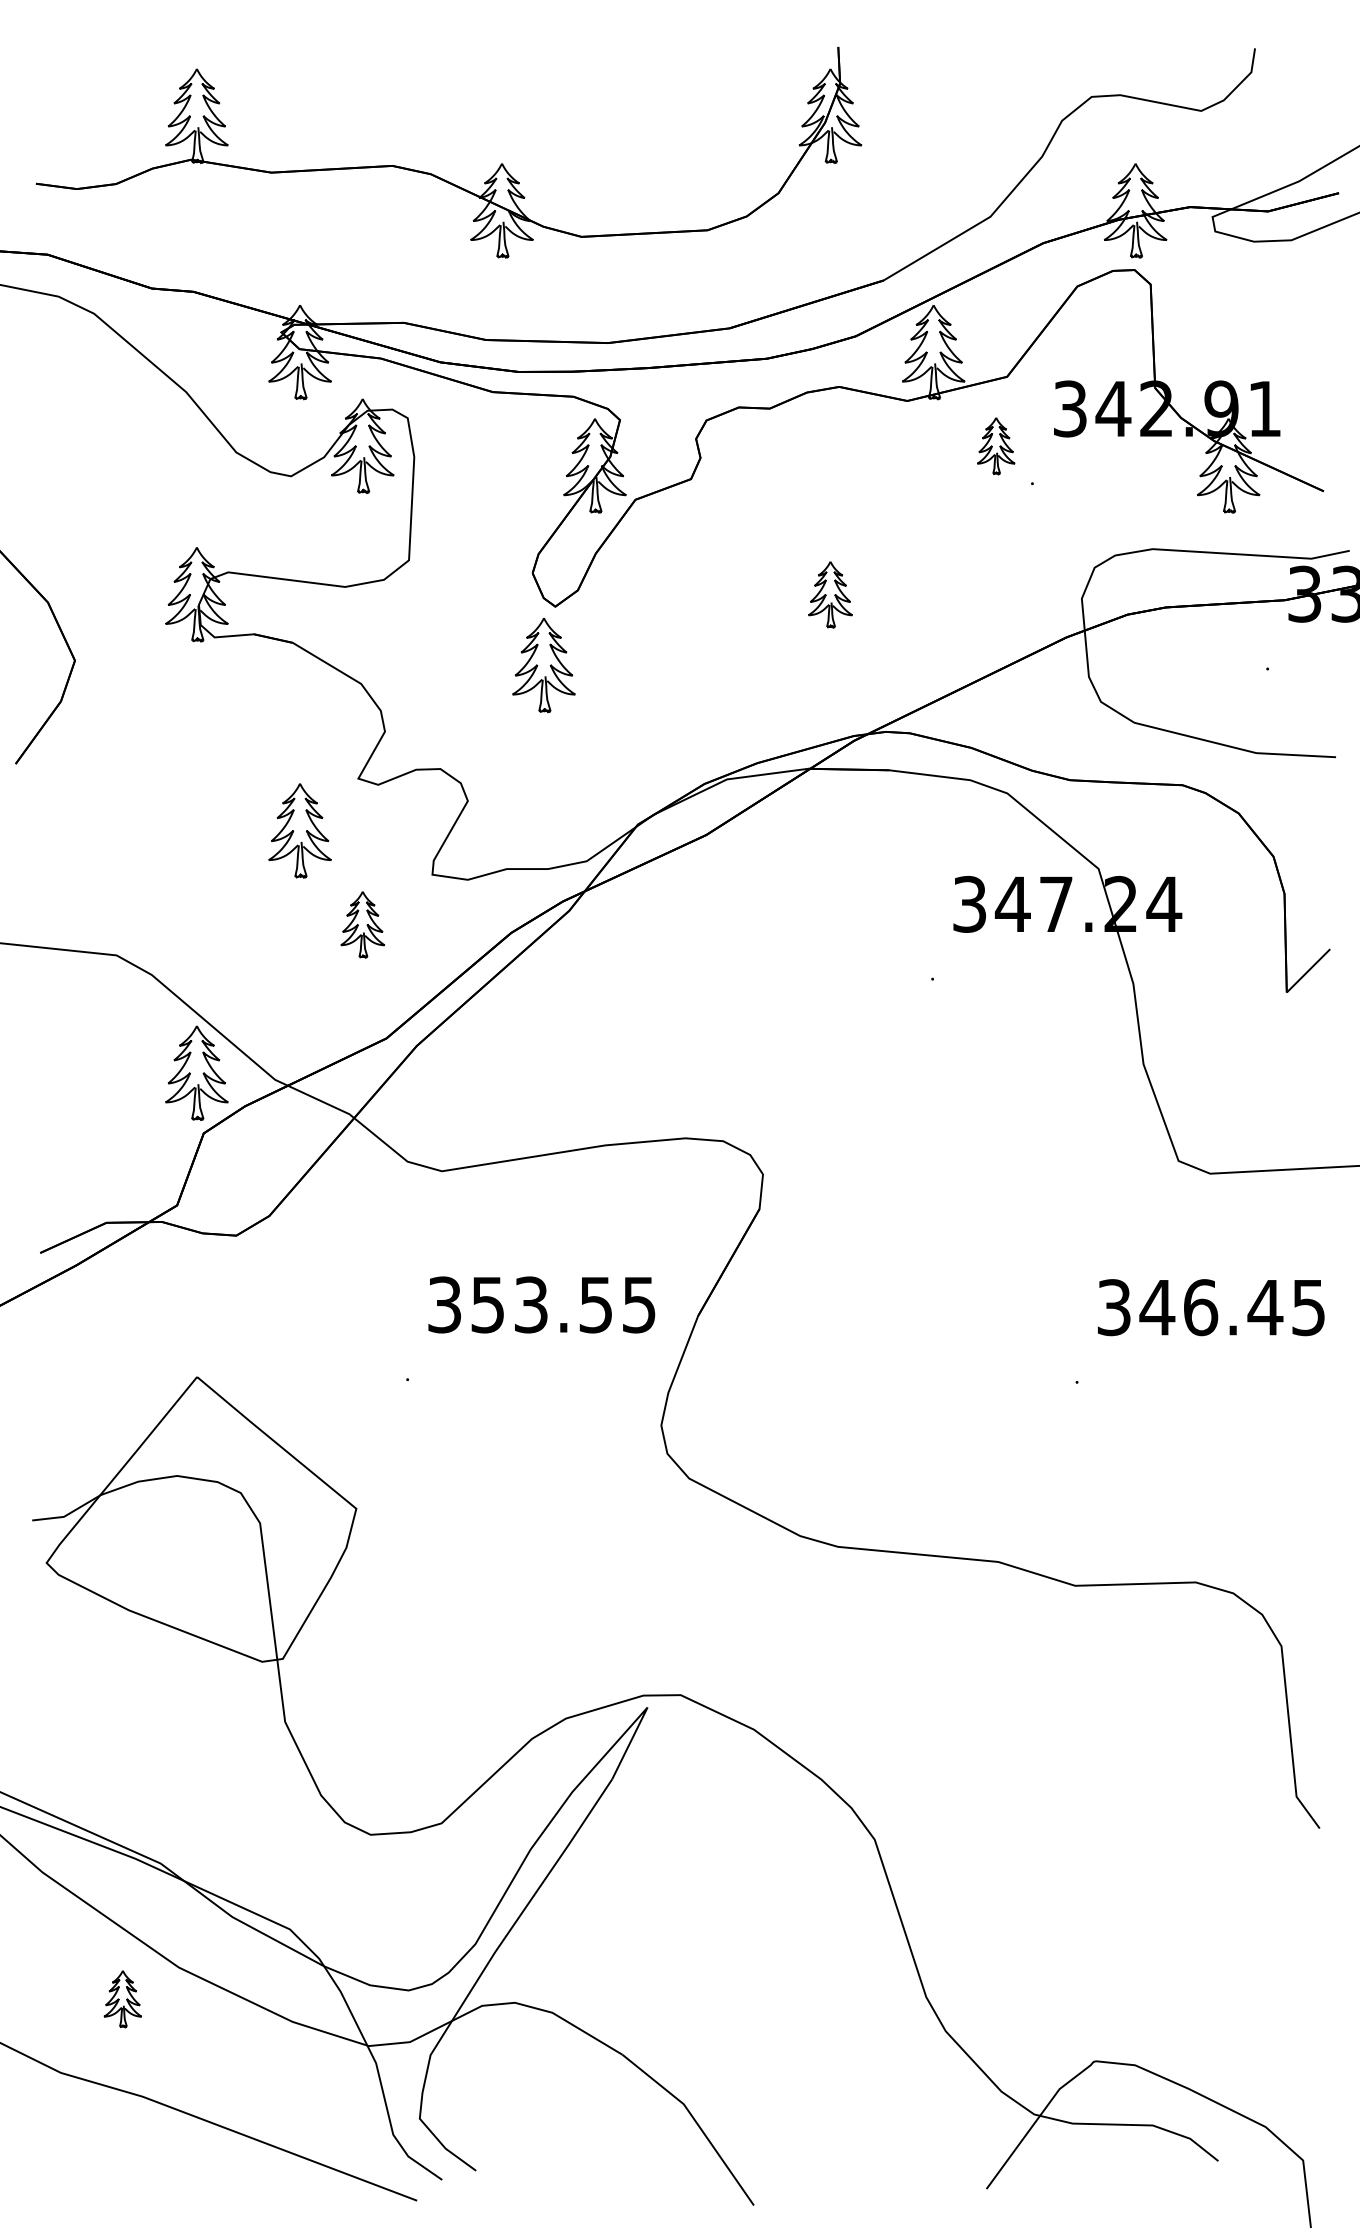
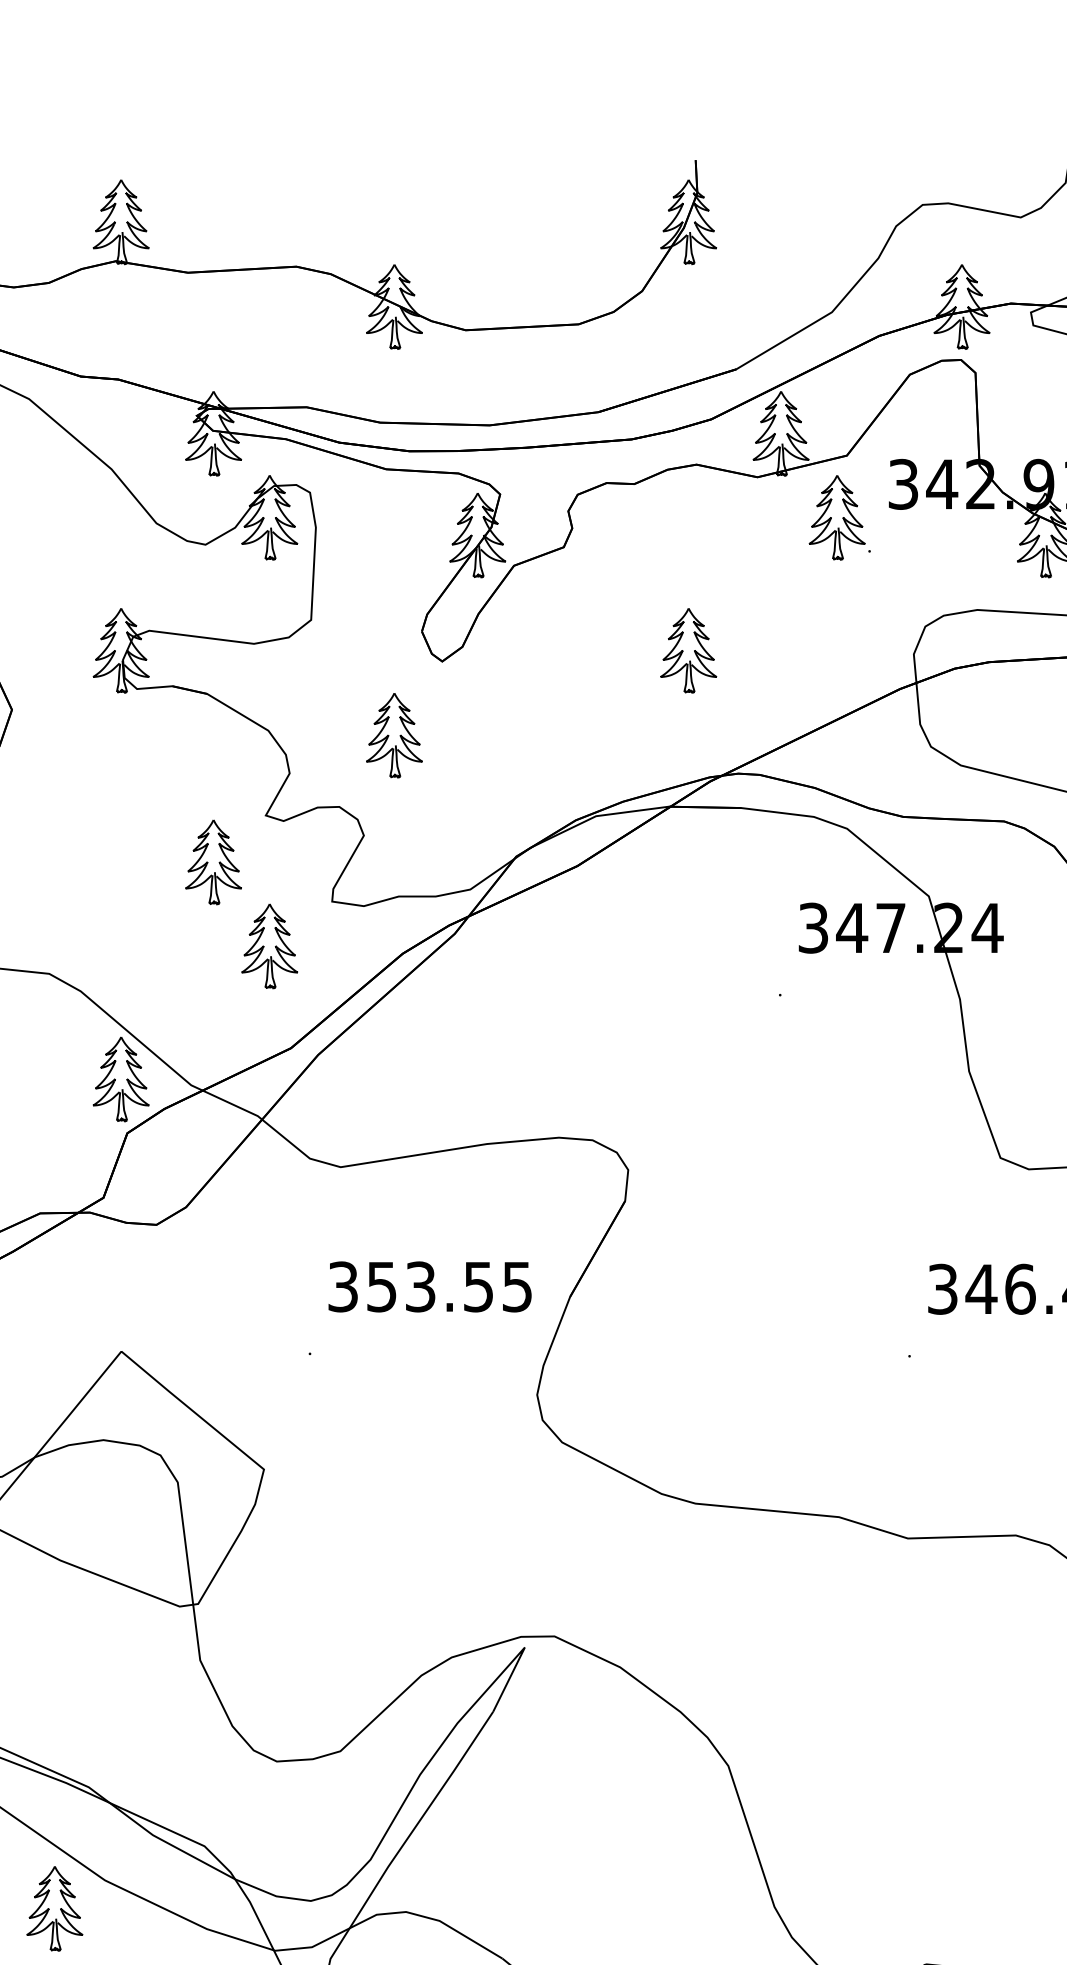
part: (995, 445) -> (836, 517), size x1.67
part: (830, 594) -> (688, 650), size x1.43
part: (543, 665) -> (394, 735), moved
part: (362, 924) -> (269, 946), size x1.43
part: (122, 1998) -> (54, 1908), size x1.67

